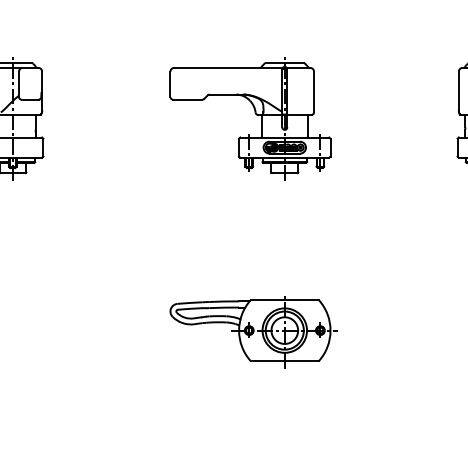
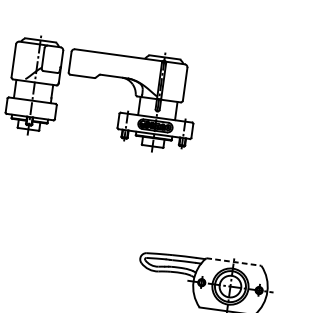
part: (254, 113) -> (134, 94), moved
line: (285, 300) -> (234, 262), solid -> dashed

